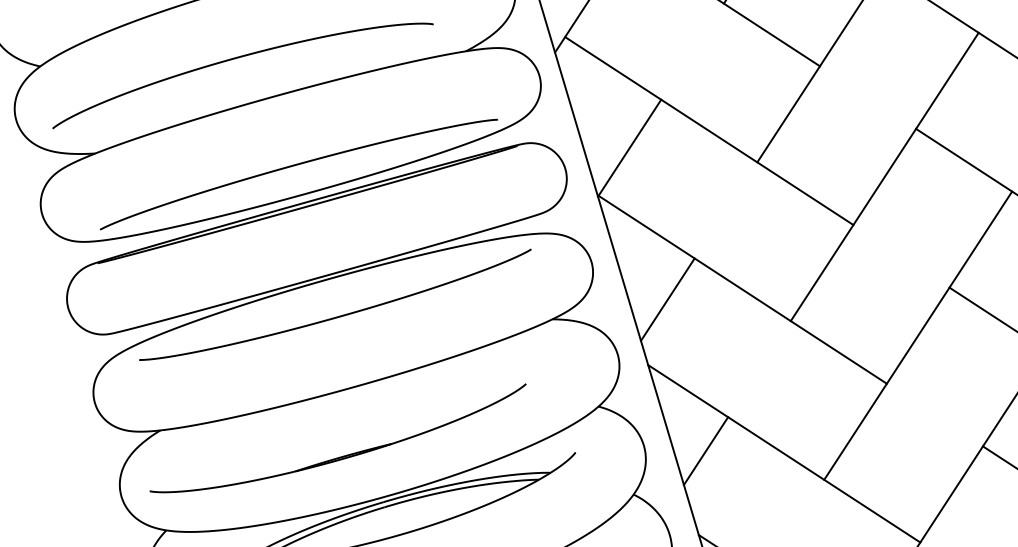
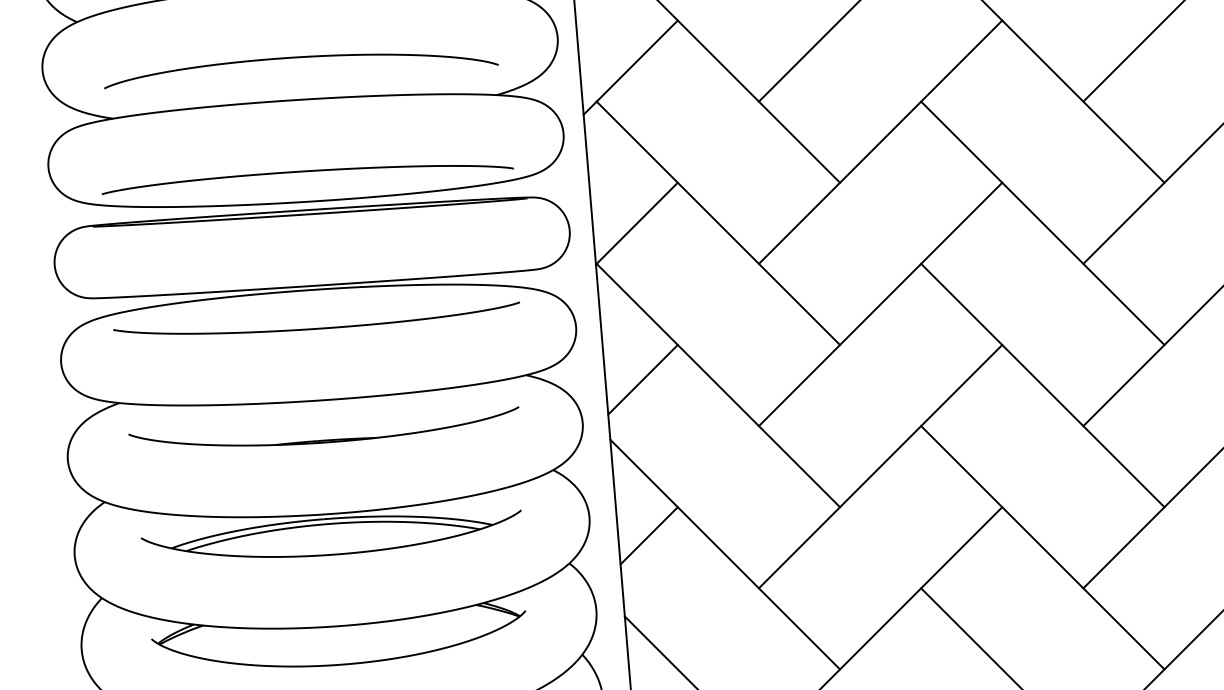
curve: (238, 58) -> (300, 58), moved
part: (341, 456) -> (323, 439), moved

